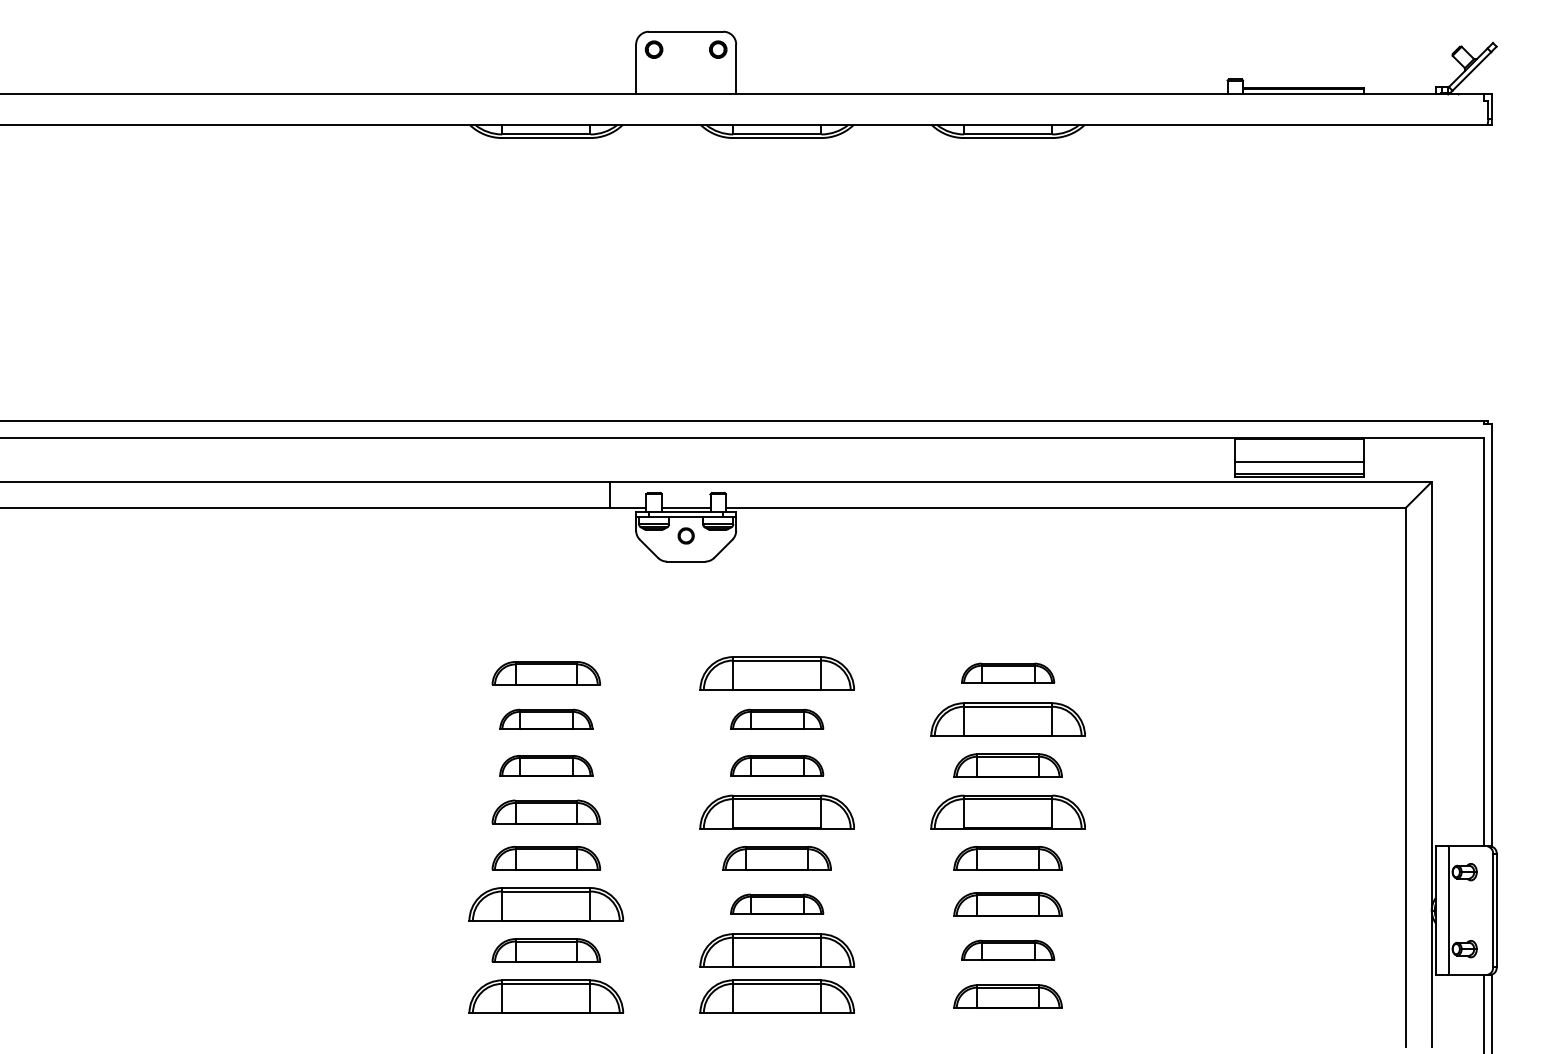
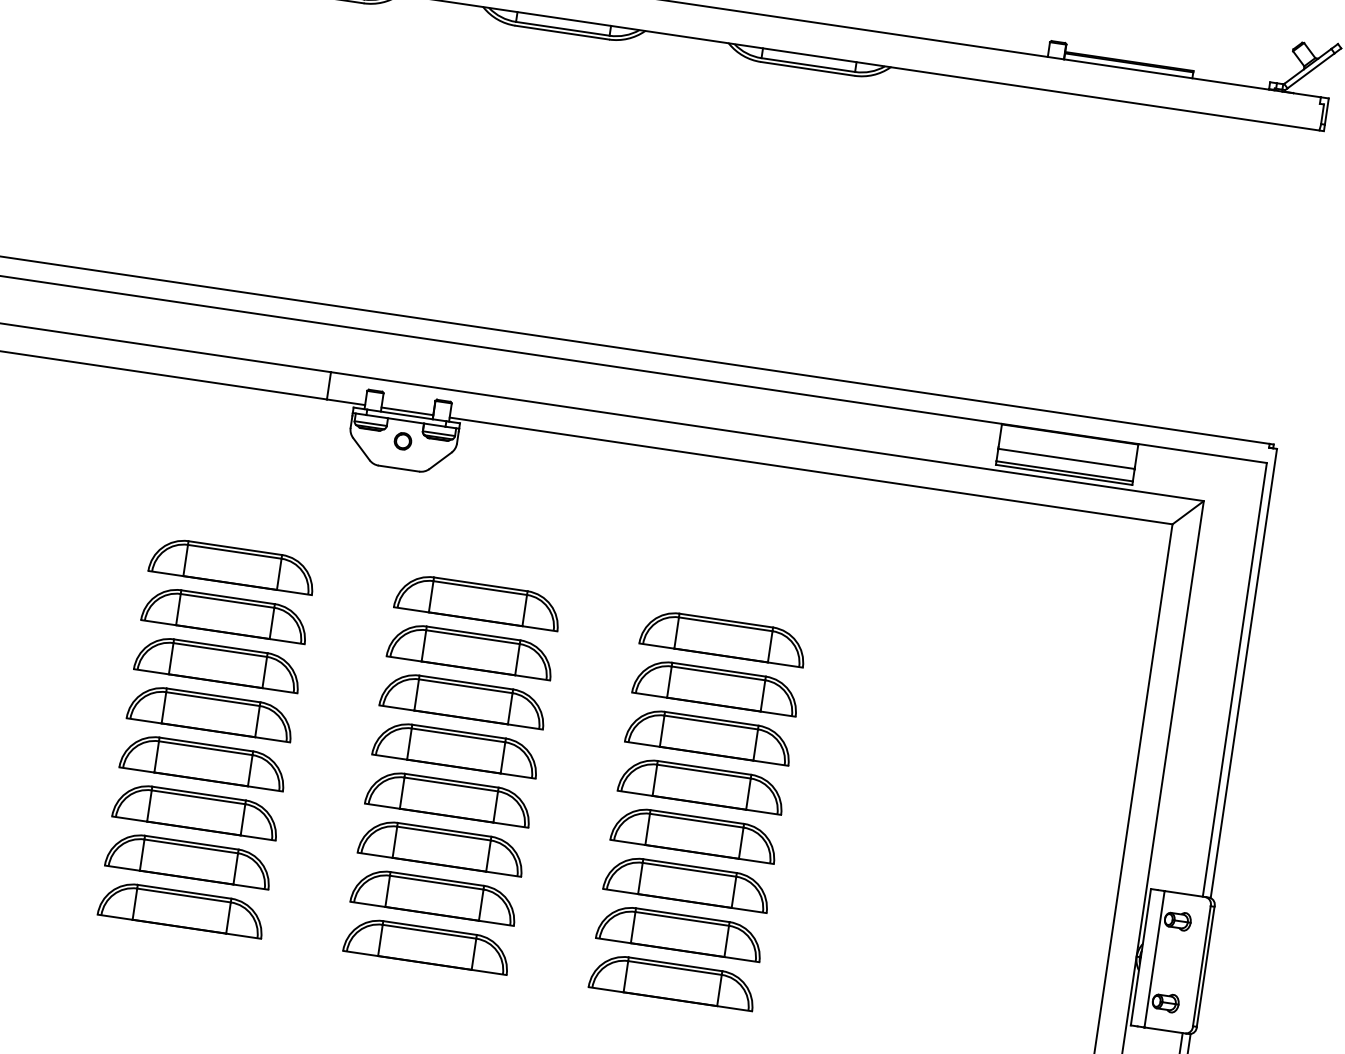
part: (546, 673) -> (232, 565), size x1.43
part: (1007, 673) -> (722, 637), size x1.67
part: (546, 719) -> (225, 614), size x1.67
part: (776, 719) -> (470, 650), size x1.67
part: (546, 765) -> (218, 663), size x1.67
part: (776, 765) -> (462, 699), size x1.67
part: (1007, 765) -> (708, 735), size x1.43
part: (546, 811) -> (211, 712), size x1.43
part: (546, 858) -> (203, 762), size x1.43
part: (776, 858) -> (448, 798), size x1.43
part: (1007, 858) -> (693, 834), size x1.43
part: (776, 904) -> (441, 847), size x1.67
part: (1007, 904) -> (686, 883), size x1.43
part: (546, 950) -> (189, 860), size x1.43
part: (1007, 950) -> (679, 932), size x1.67
part: (1007, 996) -> (672, 981), size x1.43

